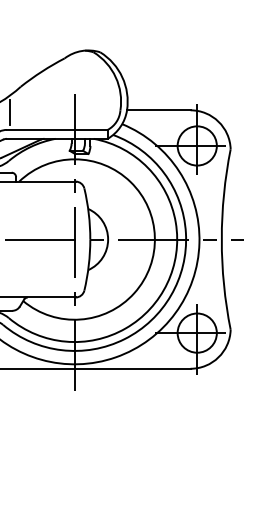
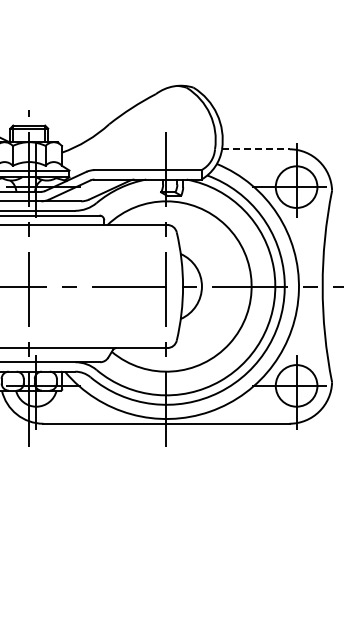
line: (158, 110) -> (255, 149), solid -> dashed
line: (10, 112) -> (98, 151), removed

